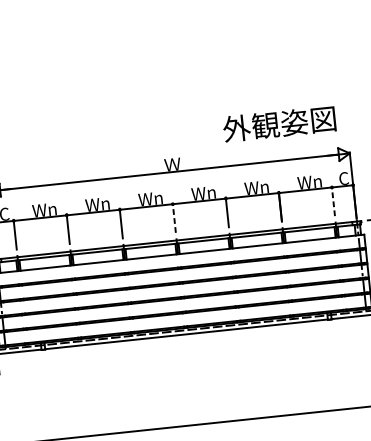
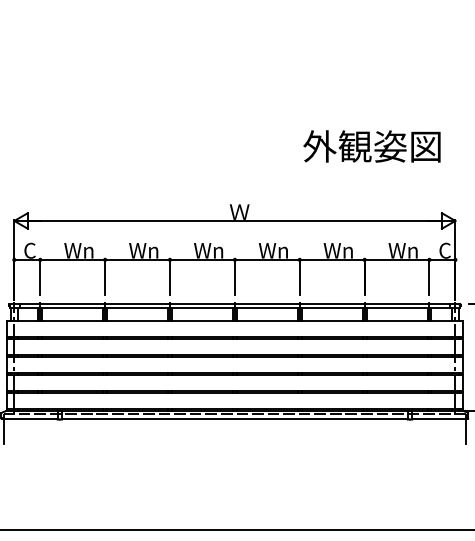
text: (279, 124) -> (371, 146), moved
line: (333, 201) -> (429, 276), dashed -> solid
line: (173, 217) -> (234, 276), dashed -> solid

